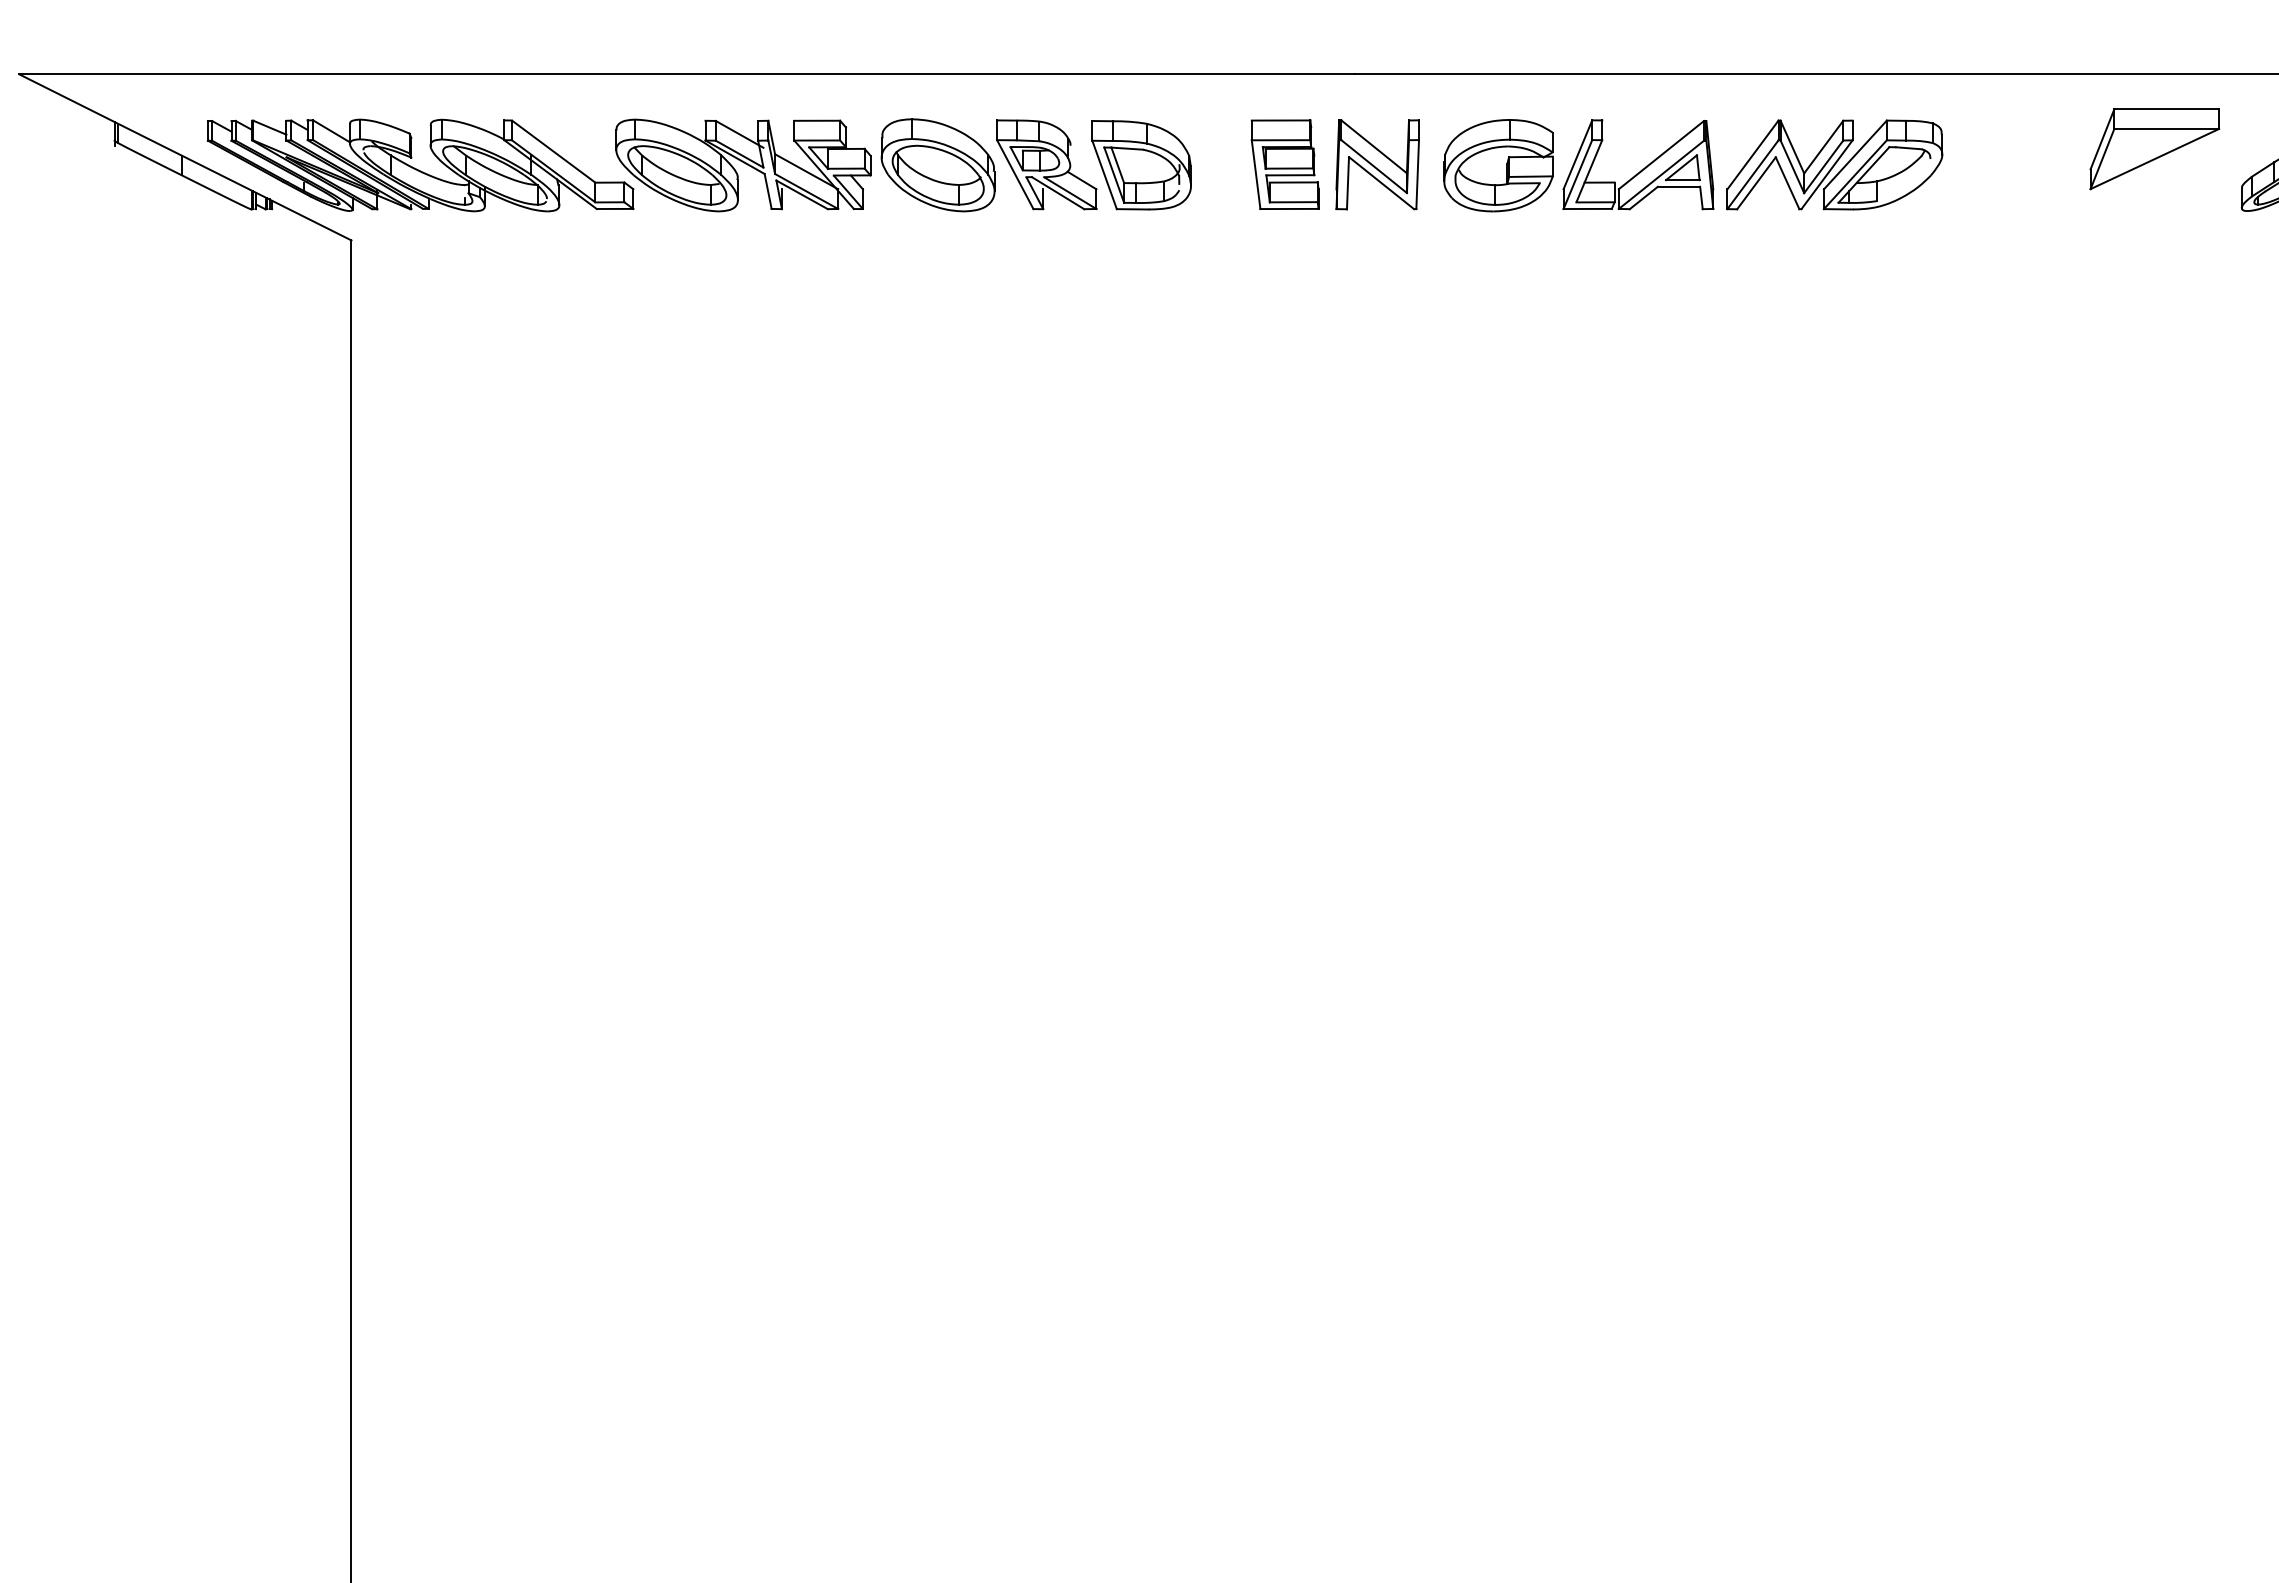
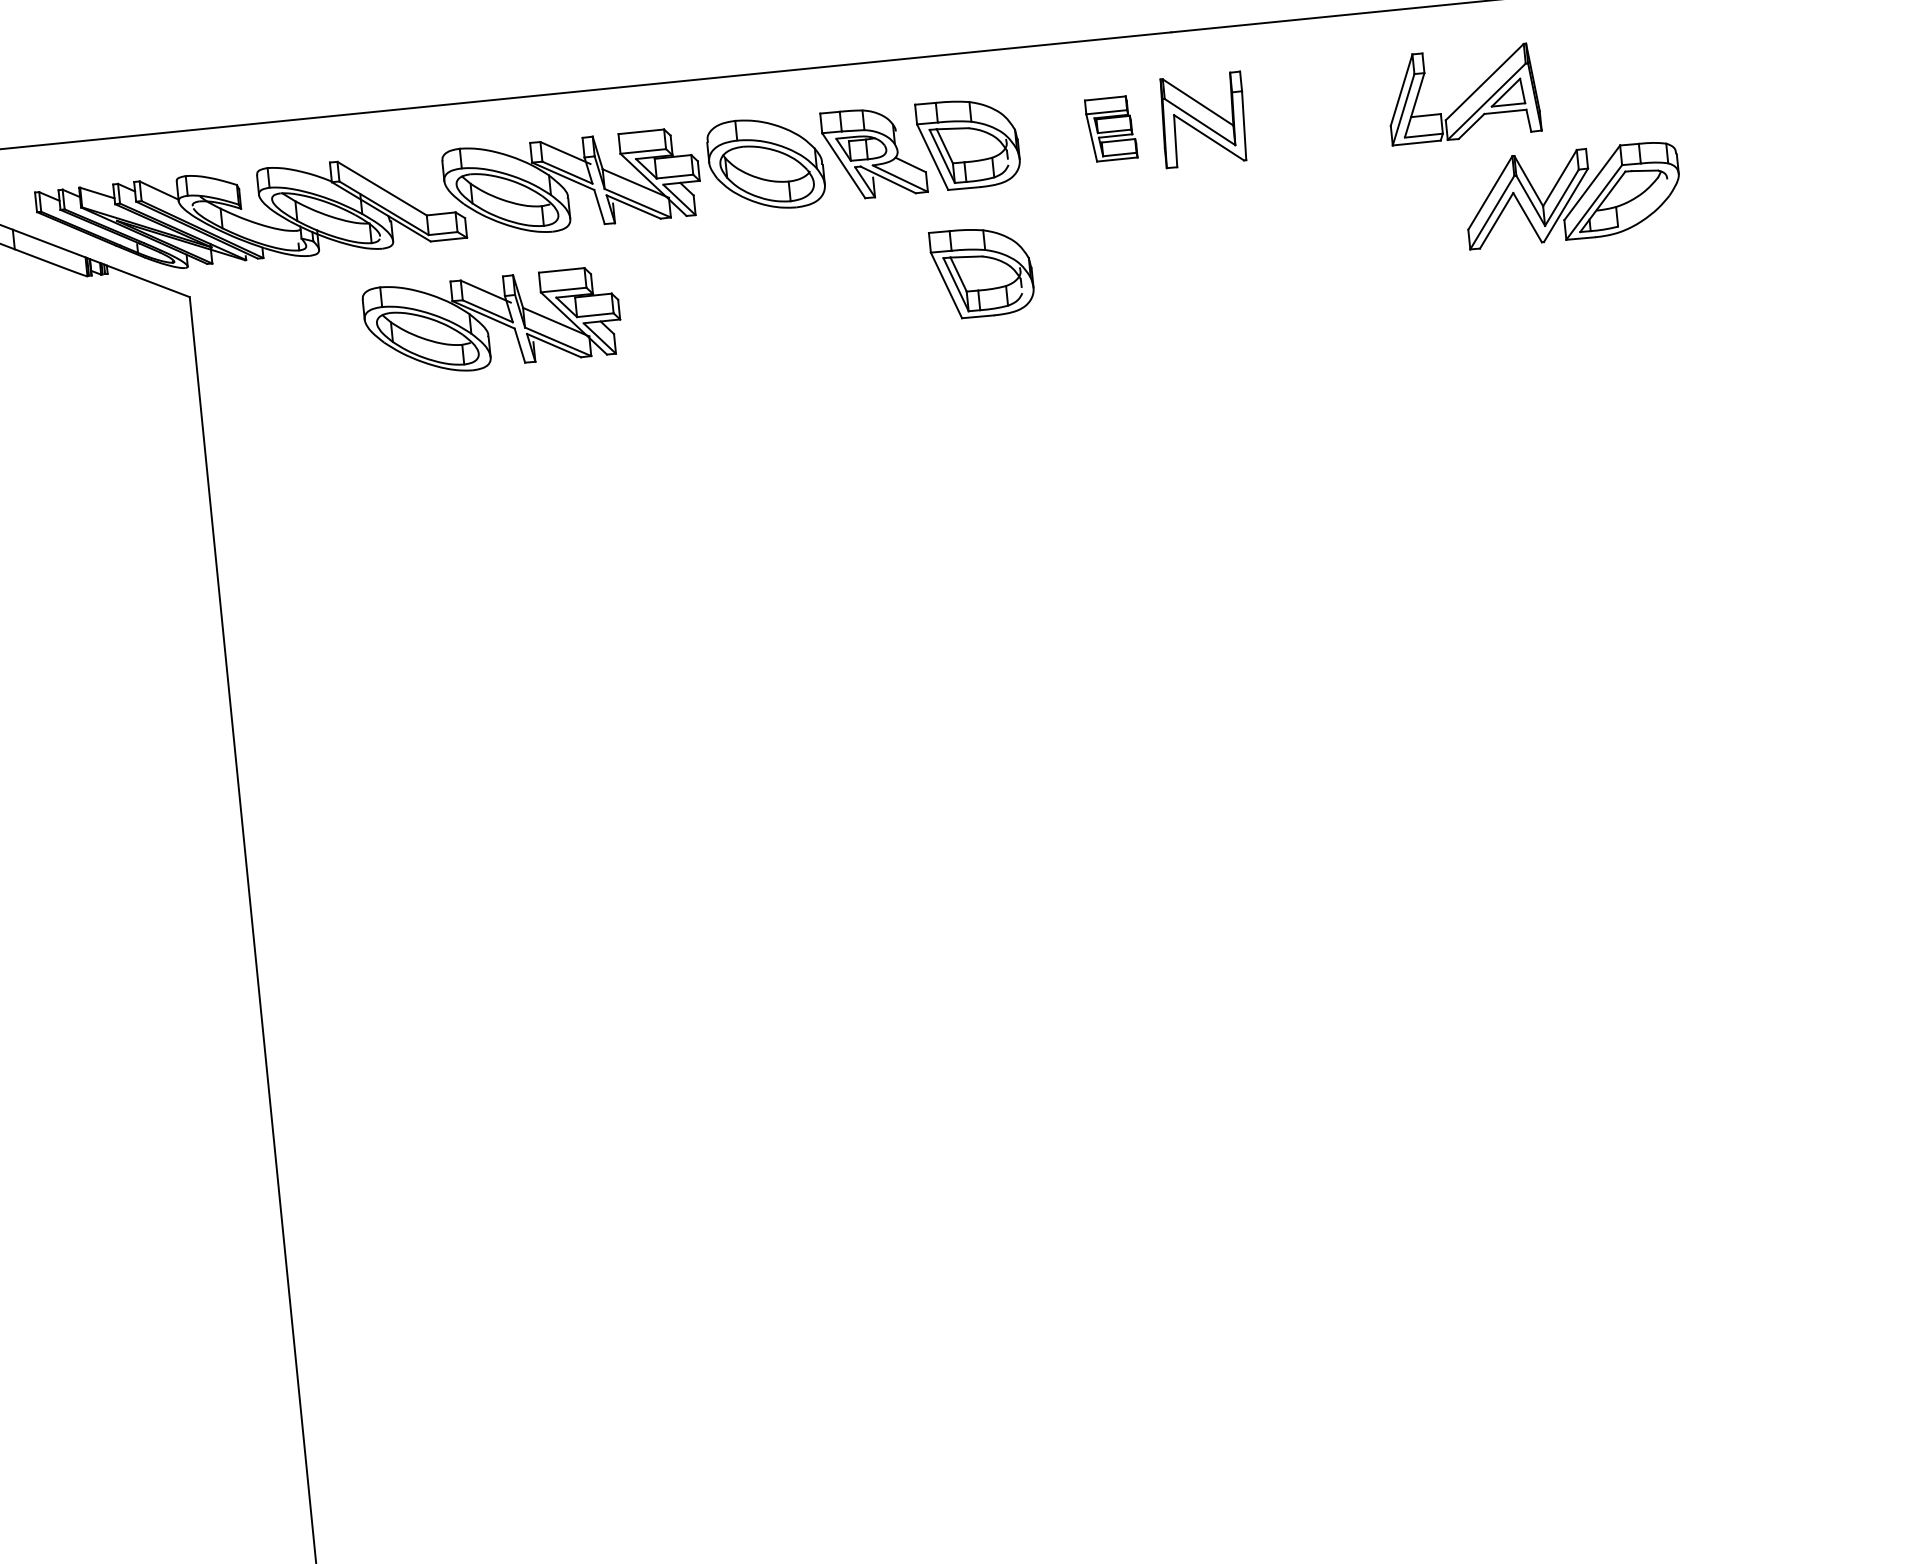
part: (1284, 164) -> (1110, 128), size x0.7
part: (1834, 164) -> (1572, 194), moved
part: (1498, 165) -> (1323, 108), removed
part: (1142, 294) -> (982, 272), added
part: (650, 295) -> (492, 322), added

